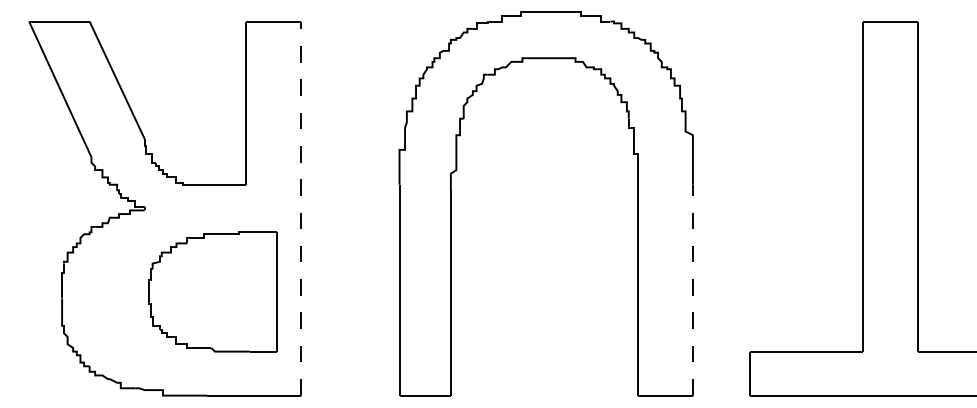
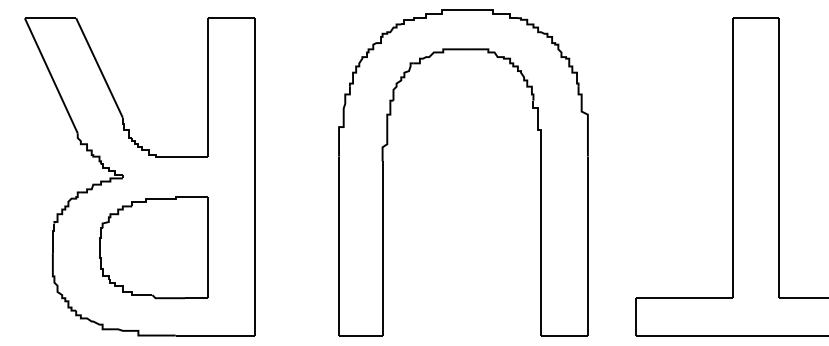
line: (301, 208) -> (255, 176), dashed -> solid
line: (692, 289) -> (587, 245), dashed -> solid
part: (212, 291) -> (153, 247), moved

